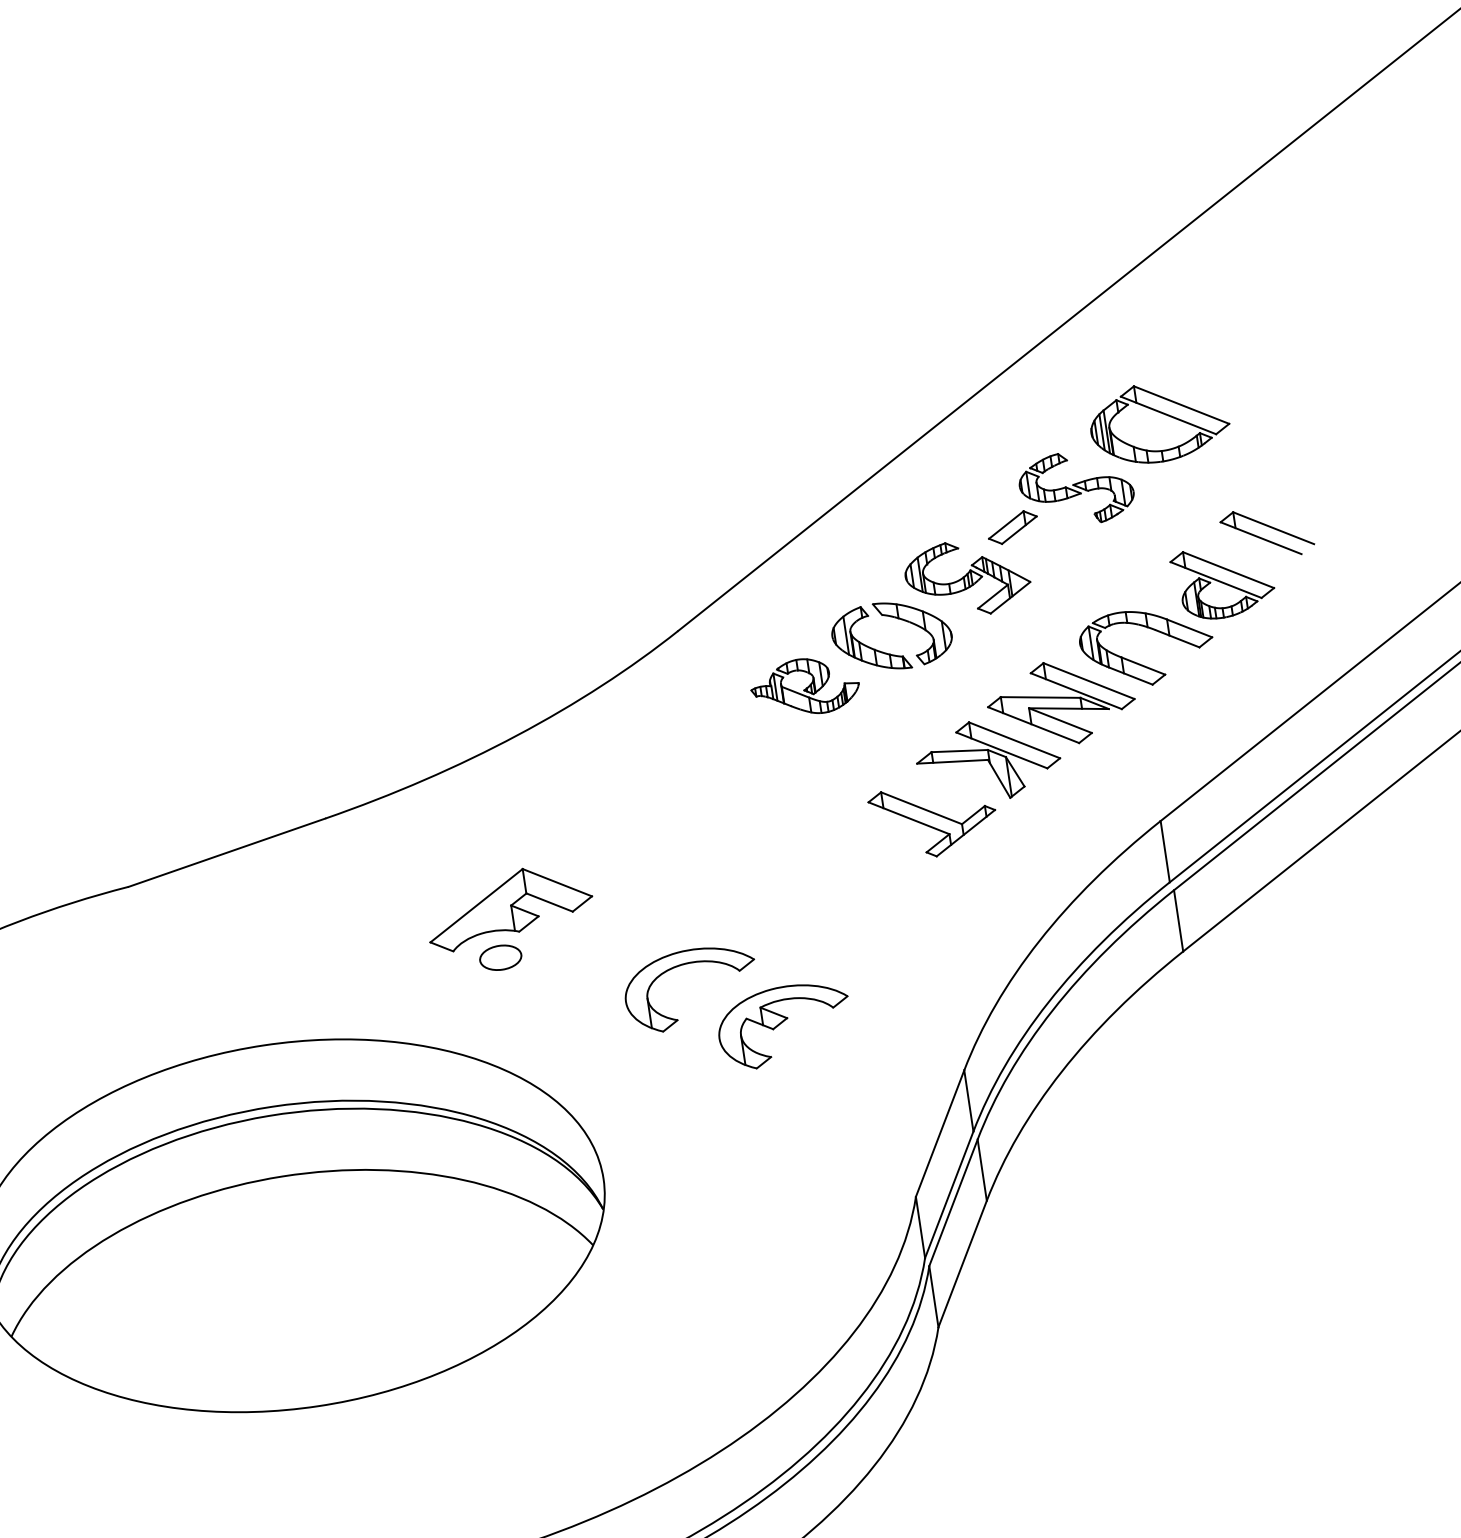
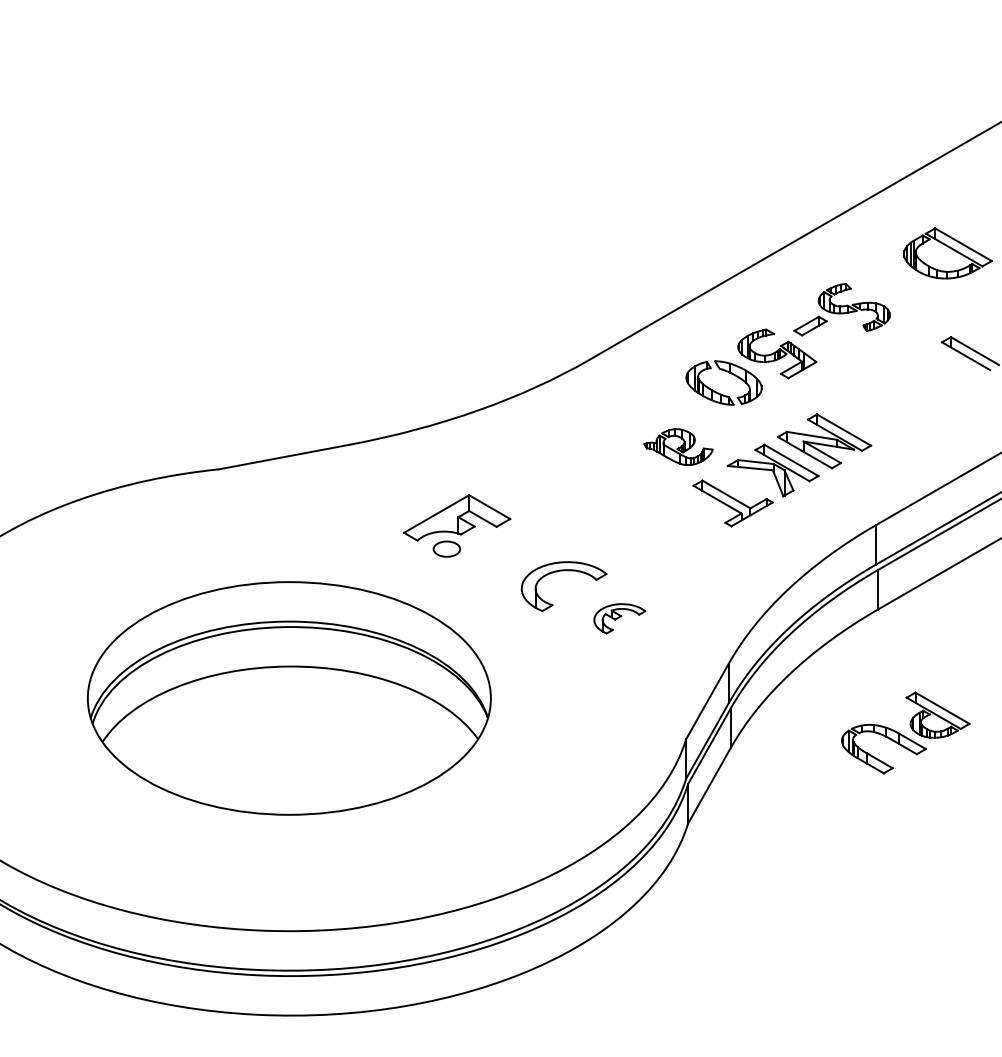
part: (1158, 422) -> (947, 253), moved
part: (1176, 616) -> (905, 732), moved
part: (805, 686) -> (678, 446), moved
part: (784, 1025) -> (619, 618), size x0.6

